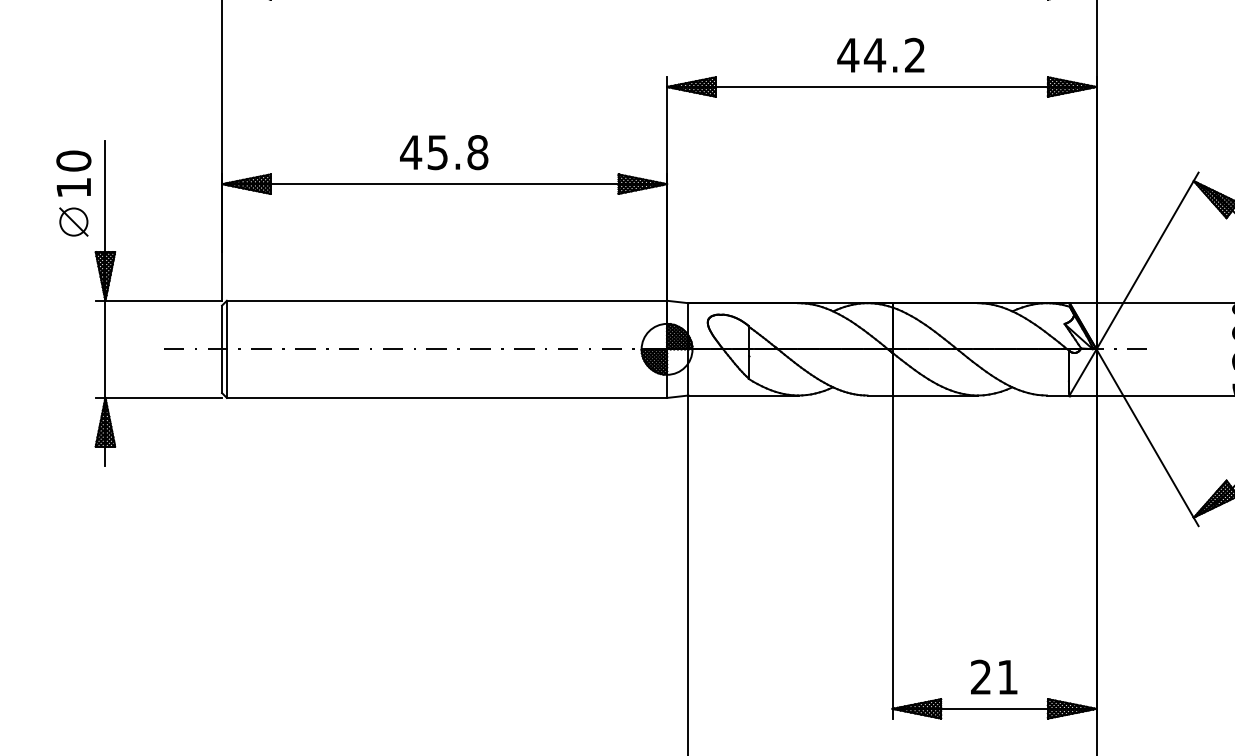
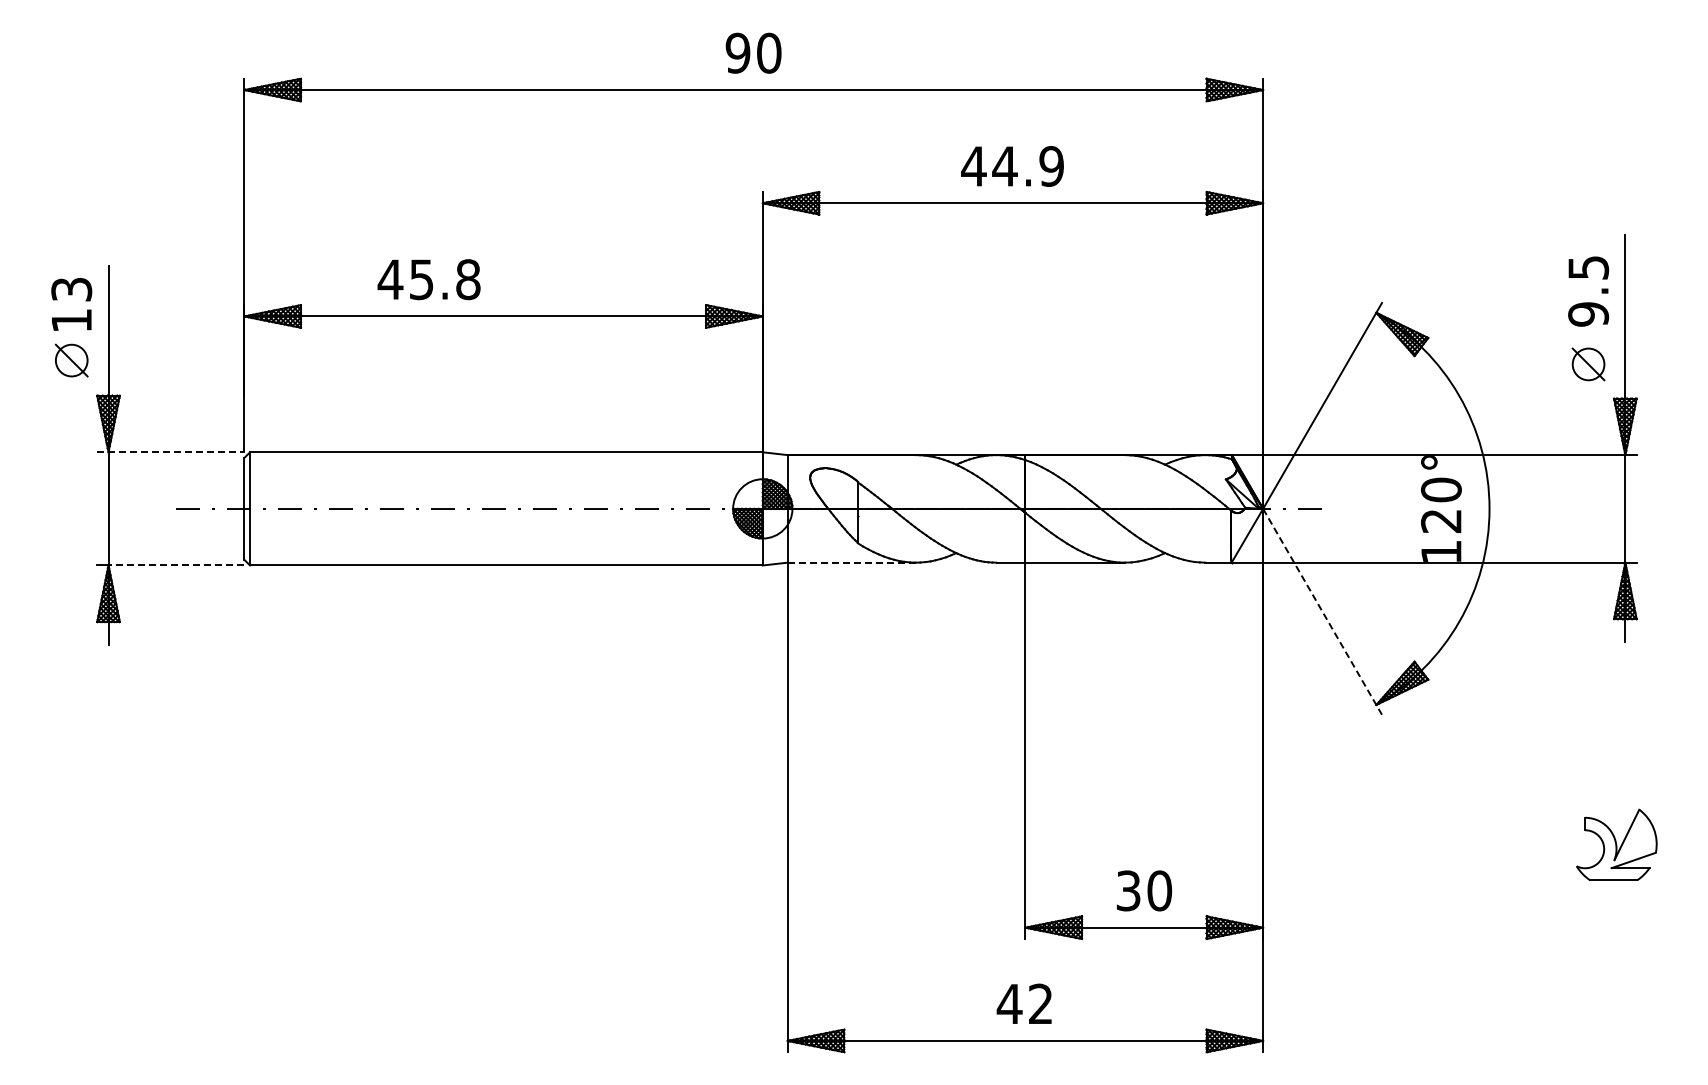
text: (914, 55) -> (1051, 166), 44.2 -> 44.9
text: (443, 152) -> (428, 279), moved
text: (73, 161) -> (71, 289), 10 -> 13
line: (158, 300) -> (170, 452), solid -> dashed
line: (744, 395) -> (852, 562), solid -> dashed
line: (163, 397) -> (176, 565), solid -> dashed
line: (1147, 437) -> (1322, 611), solid -> dashed
text: (994, 676) -> (1144, 890), 21 -> 30

